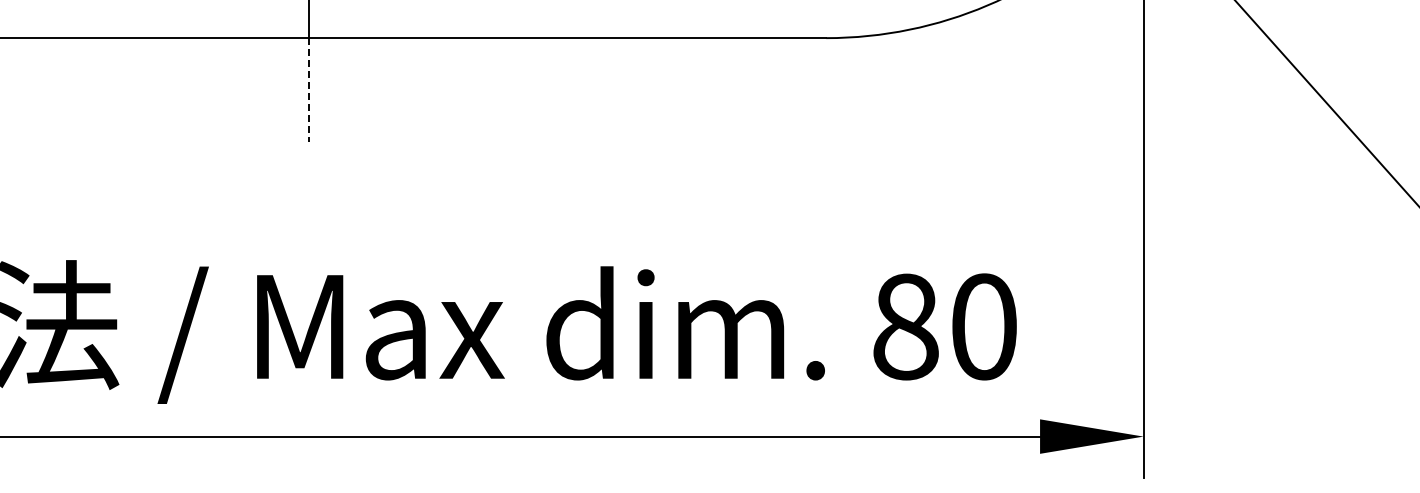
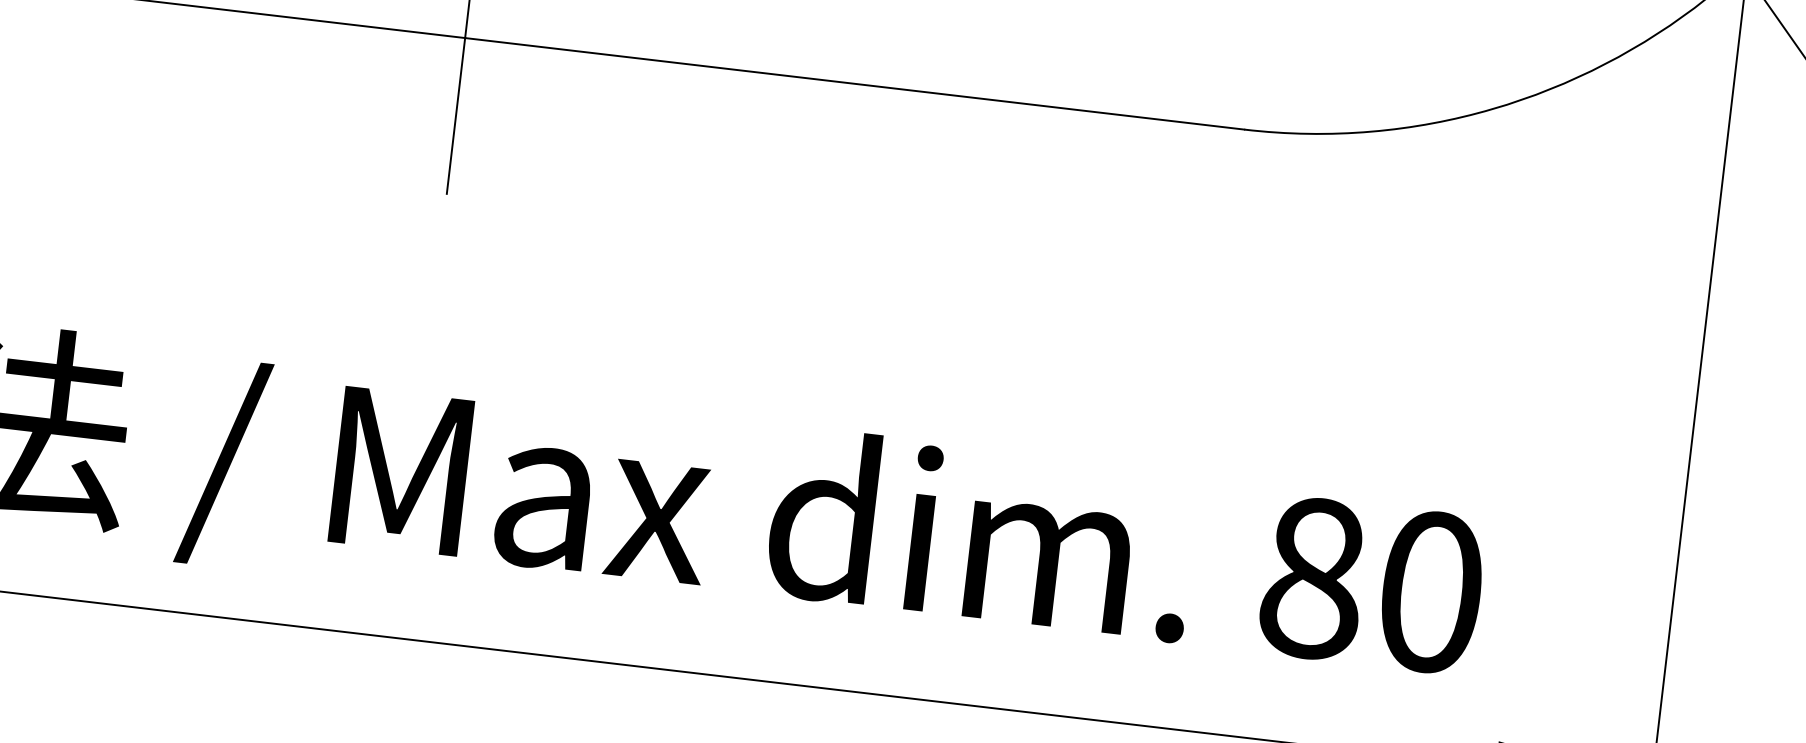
line: (308, 89) -> (455, 115), dashed -> solid

